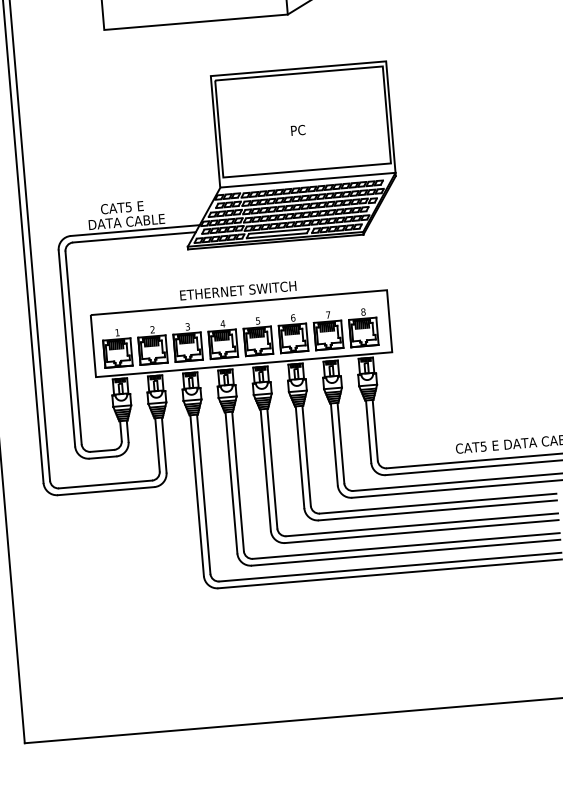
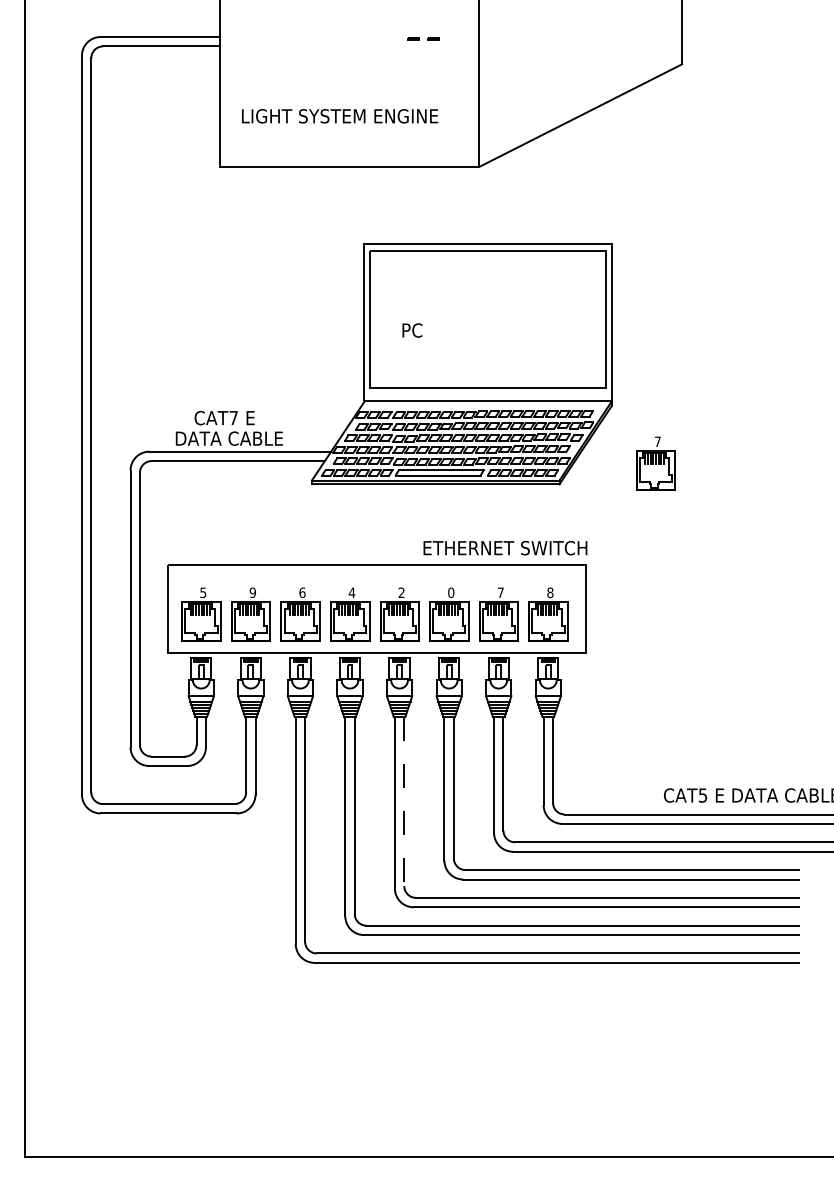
text: (298, 130) -> (412, 330), moved
text: (128, 207) -> (233, 418), CAT5 -> CAT7
part: (430, 214) -> (655, 463), added
text: (238, 290) -> (505, 547), moved
text: (293, 317) -> (451, 592), 6 -> 0
text: (257, 320) -> (401, 592), 5 -> 2
text: (187, 326) -> (302, 592), 3 -> 6
text: (152, 329) -> (252, 592), 2 -> 9
text: (117, 332) -> (203, 592), 1 -> 5
line: (272, 468) -> (404, 801), solid -> dashed

